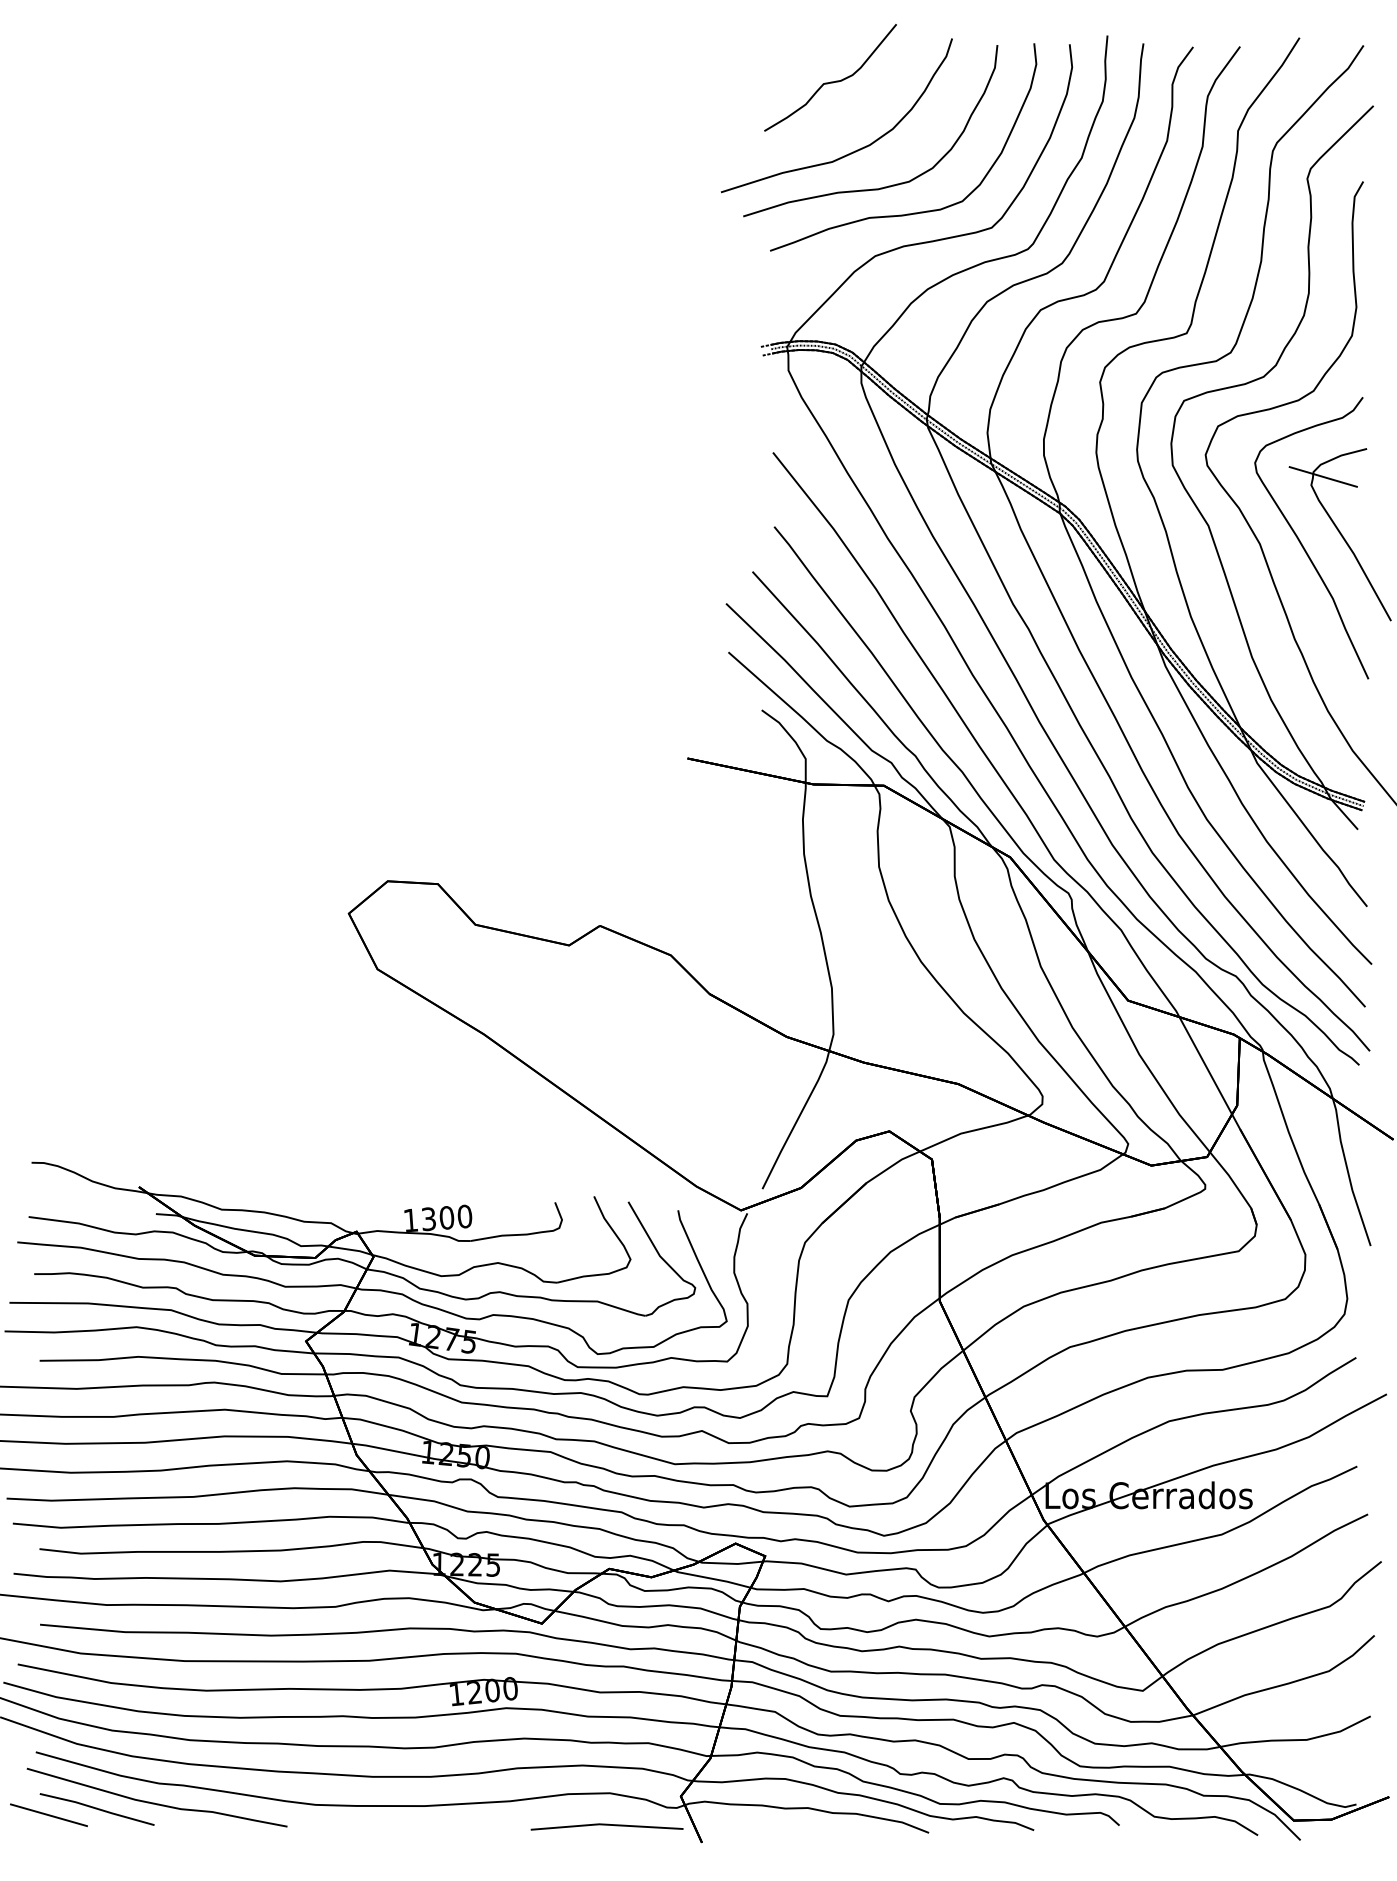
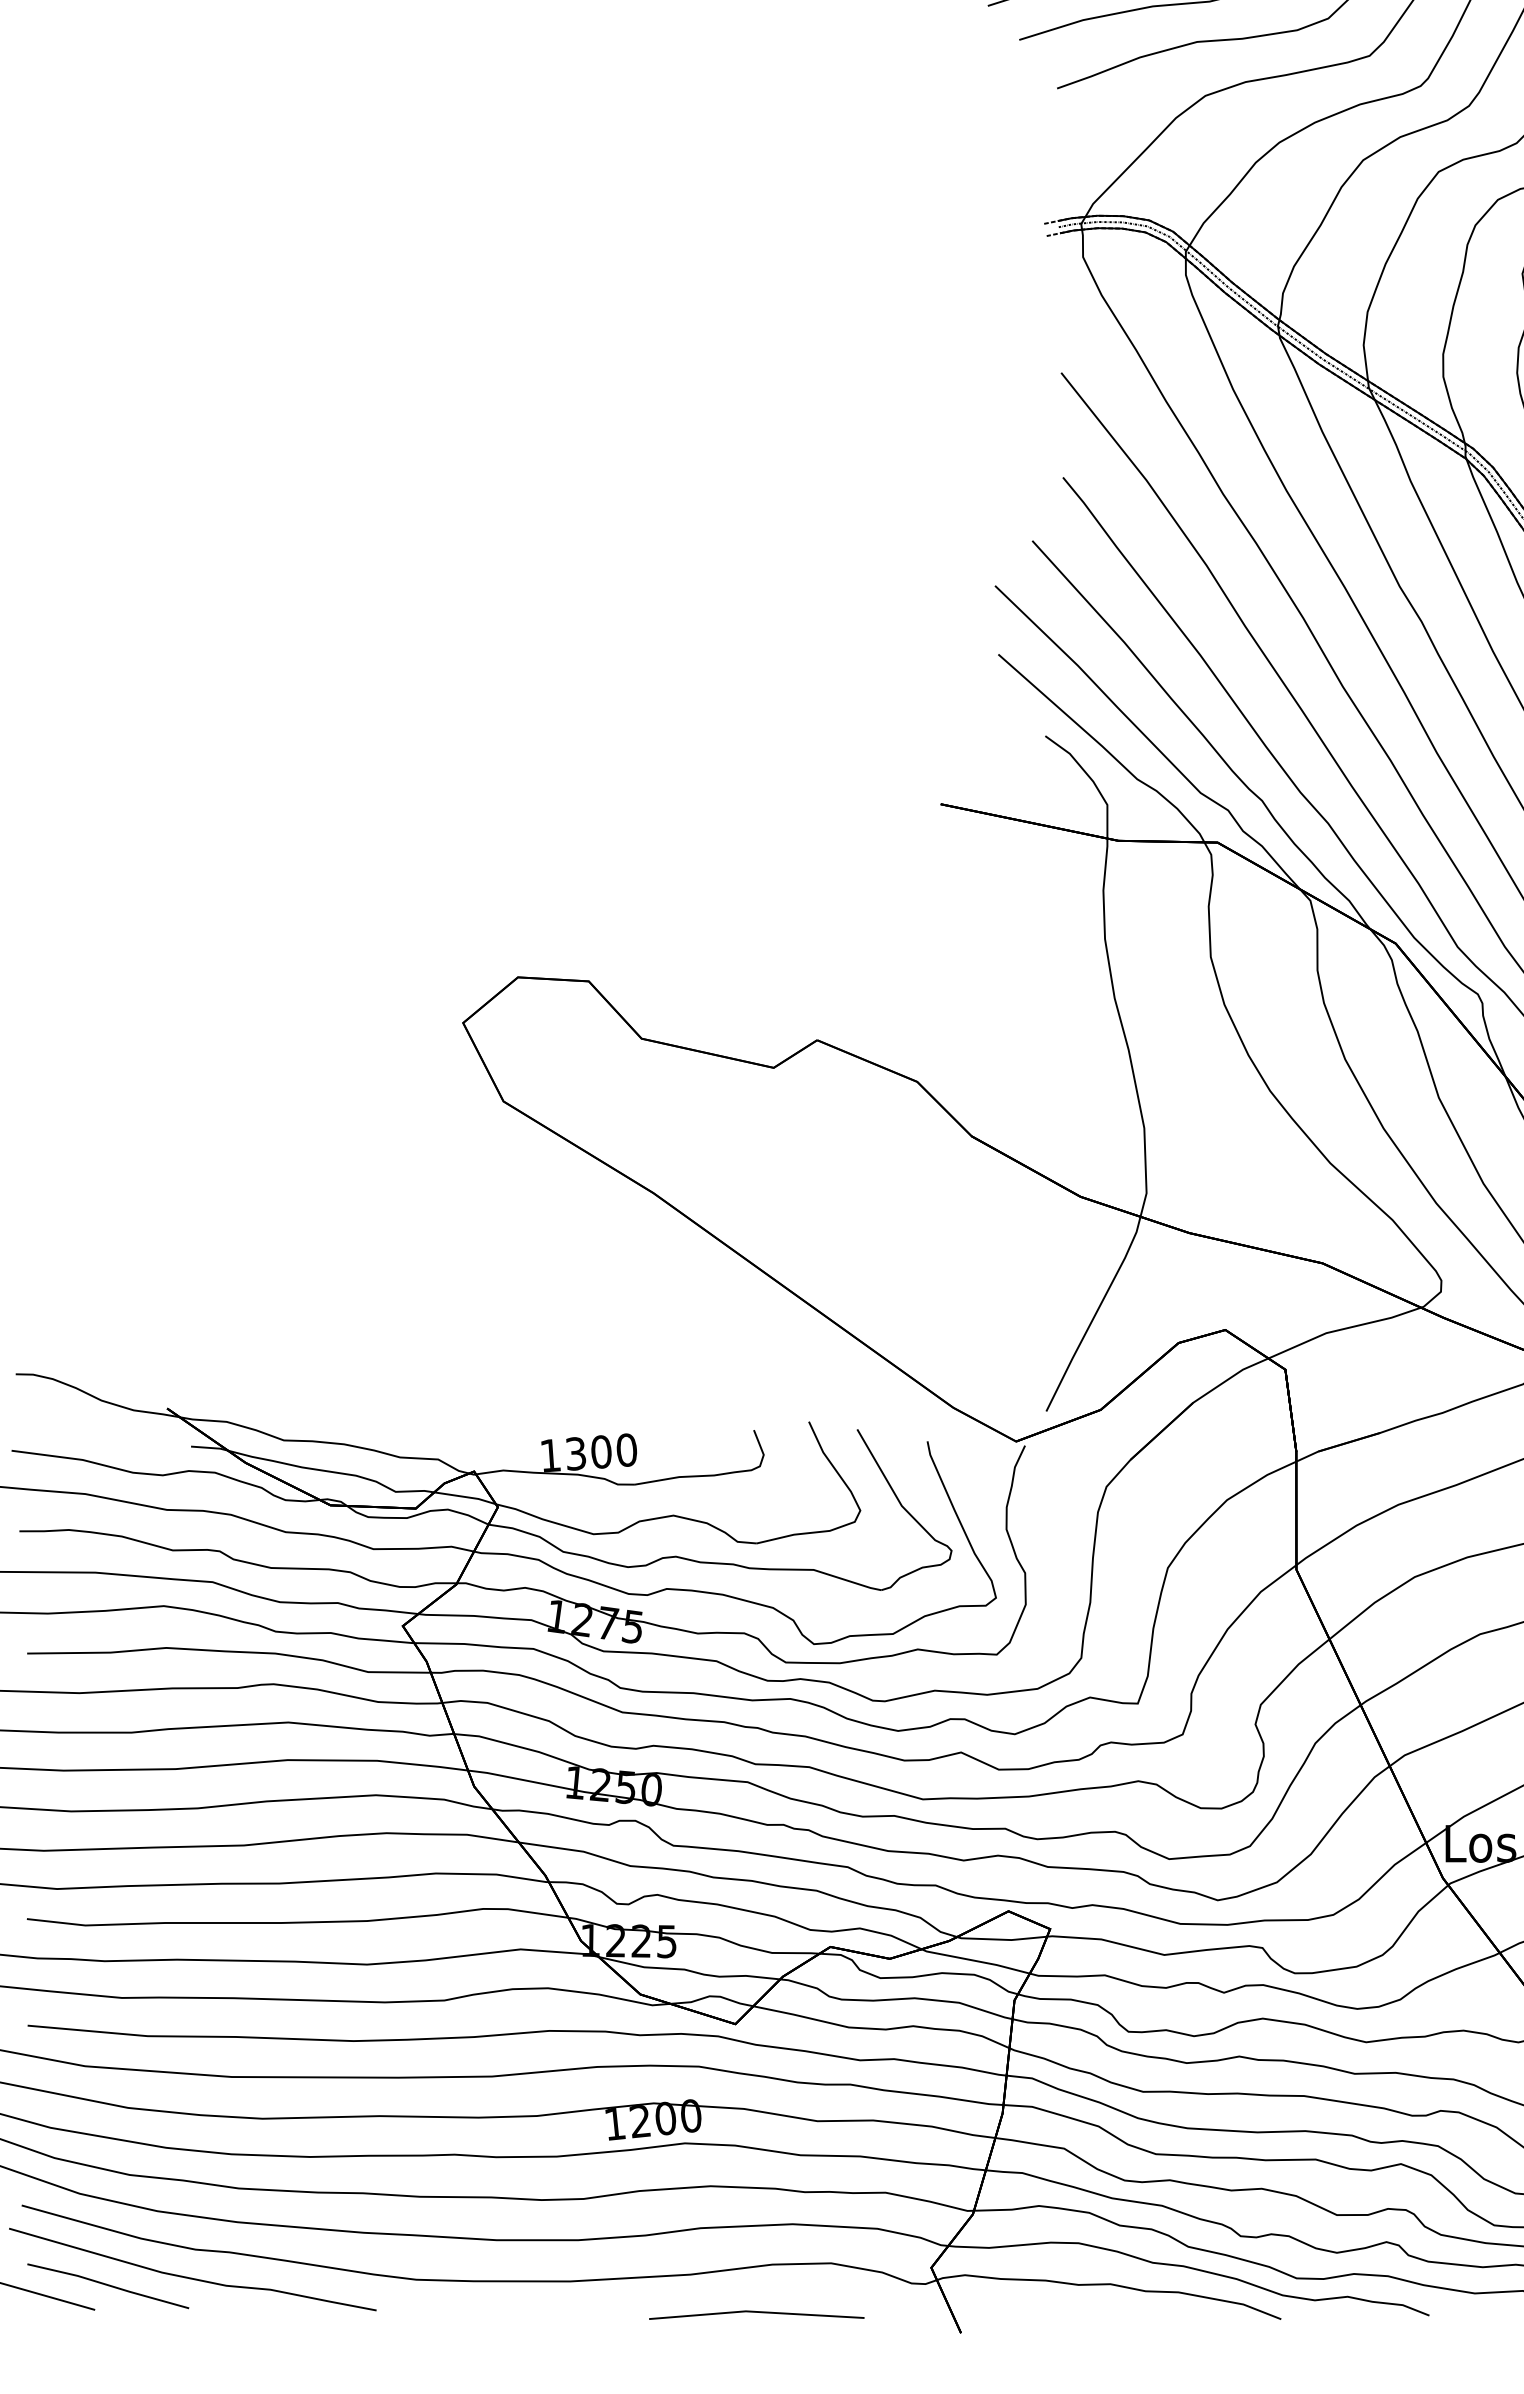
line: (606, 1825) -> (755, 2313), moved

